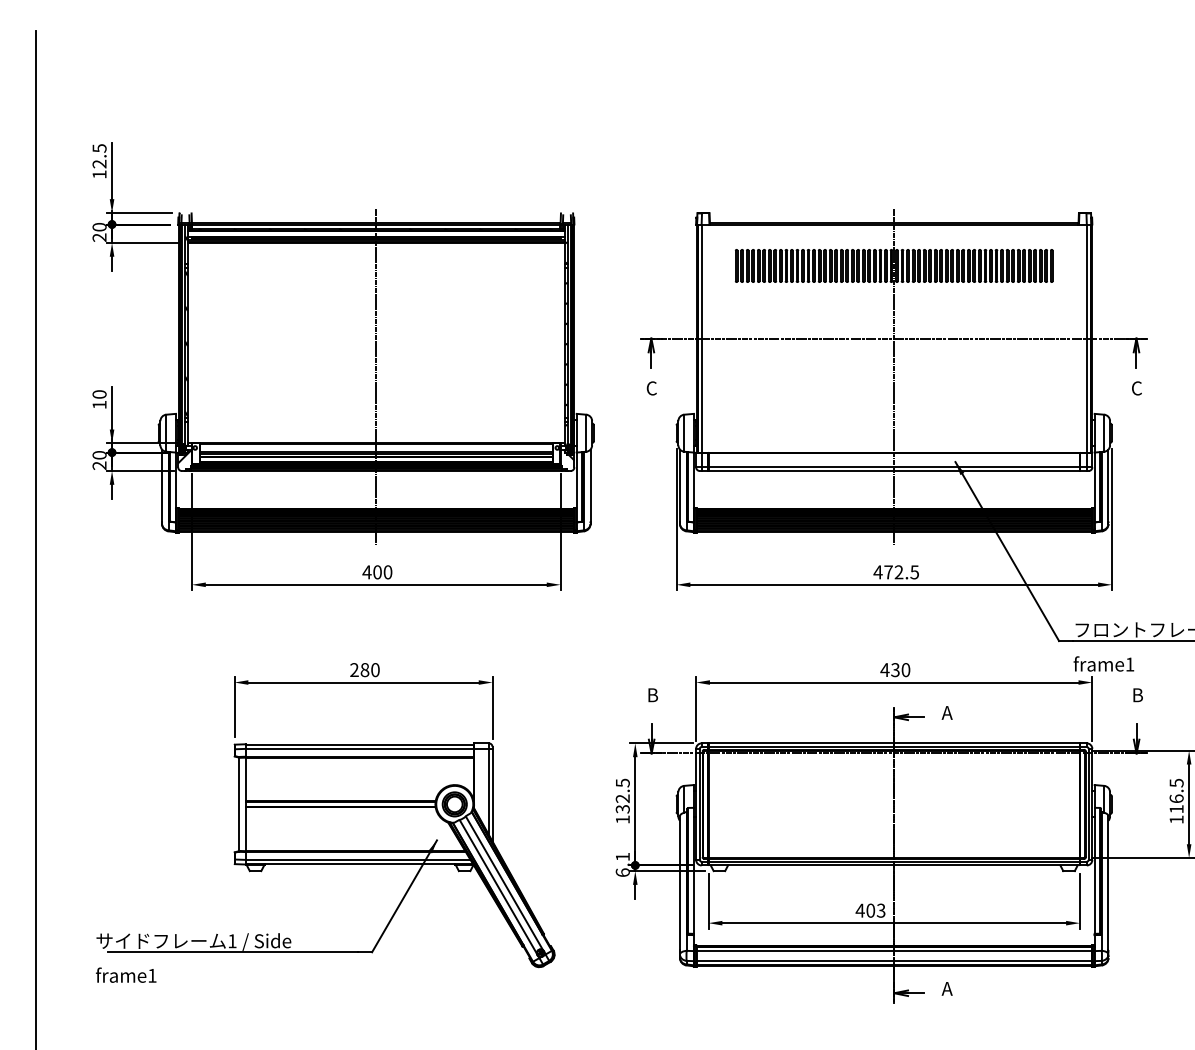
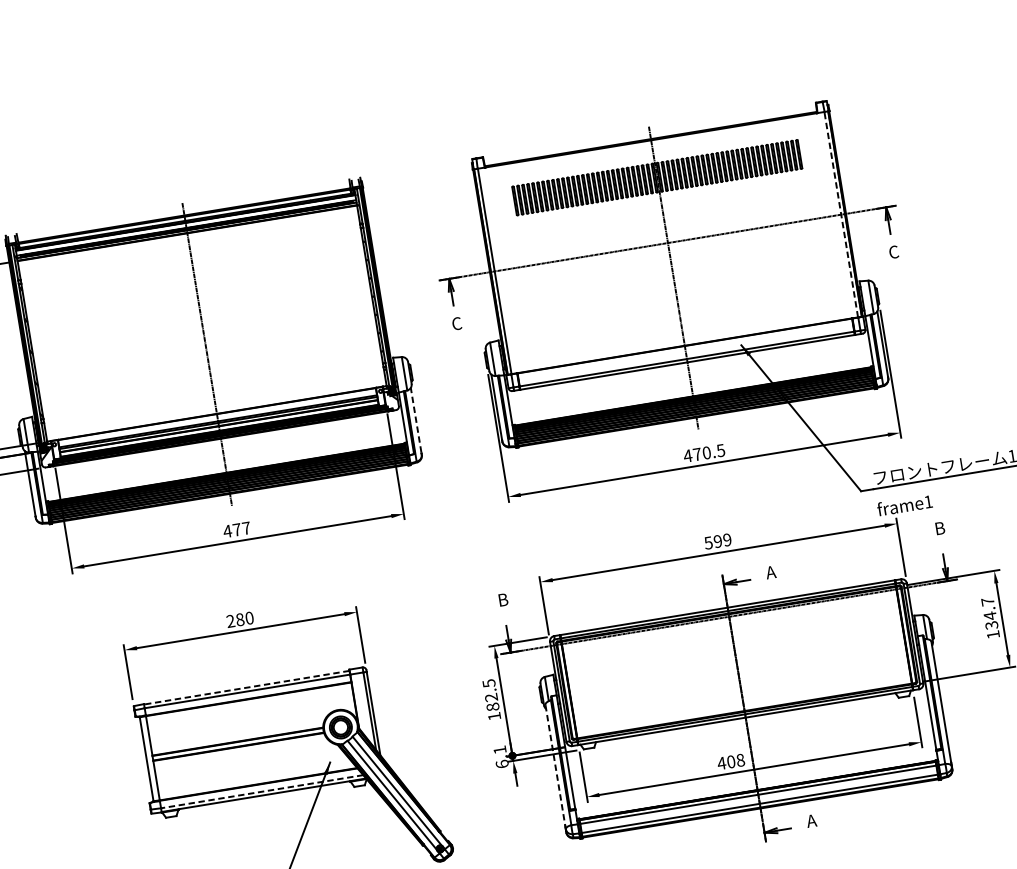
line: (1086, 338) -> (841, 214), solid -> dashed
line: (590, 485) -> (416, 420), solid -> dashed
text: (382, 572) -> (241, 529), 400 -> 477
text: (898, 572) -> (706, 453), 472.5 -> 470.5
text: (895, 670) -> (718, 541), 430 -> 599
line: (359, 744) -> (246, 687), solid -> dashed
text: (1176, 795) -> (989, 613), 116.5 -> 134.7
text: (622, 808) -> (492, 706), 132.5 -> 182.5
line: (357, 859) -> (261, 791), solid -> dashed
line: (679, 883) -> (554, 765), solid -> dashed
text: (880, 910) -> (739, 760), 403 -> 408

